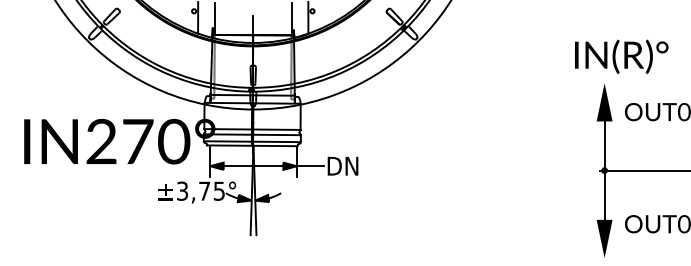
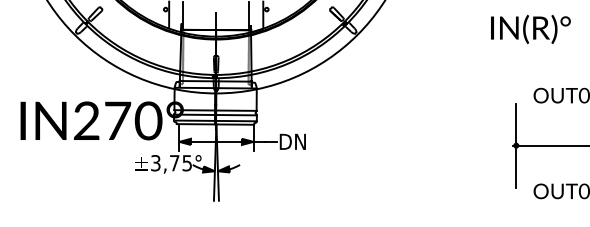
text: (621, 55) -> (530, 28), moved
fill: (604, 102) -> (516, 87), removed
fill: (604, 238) -> (516, 203), removed

